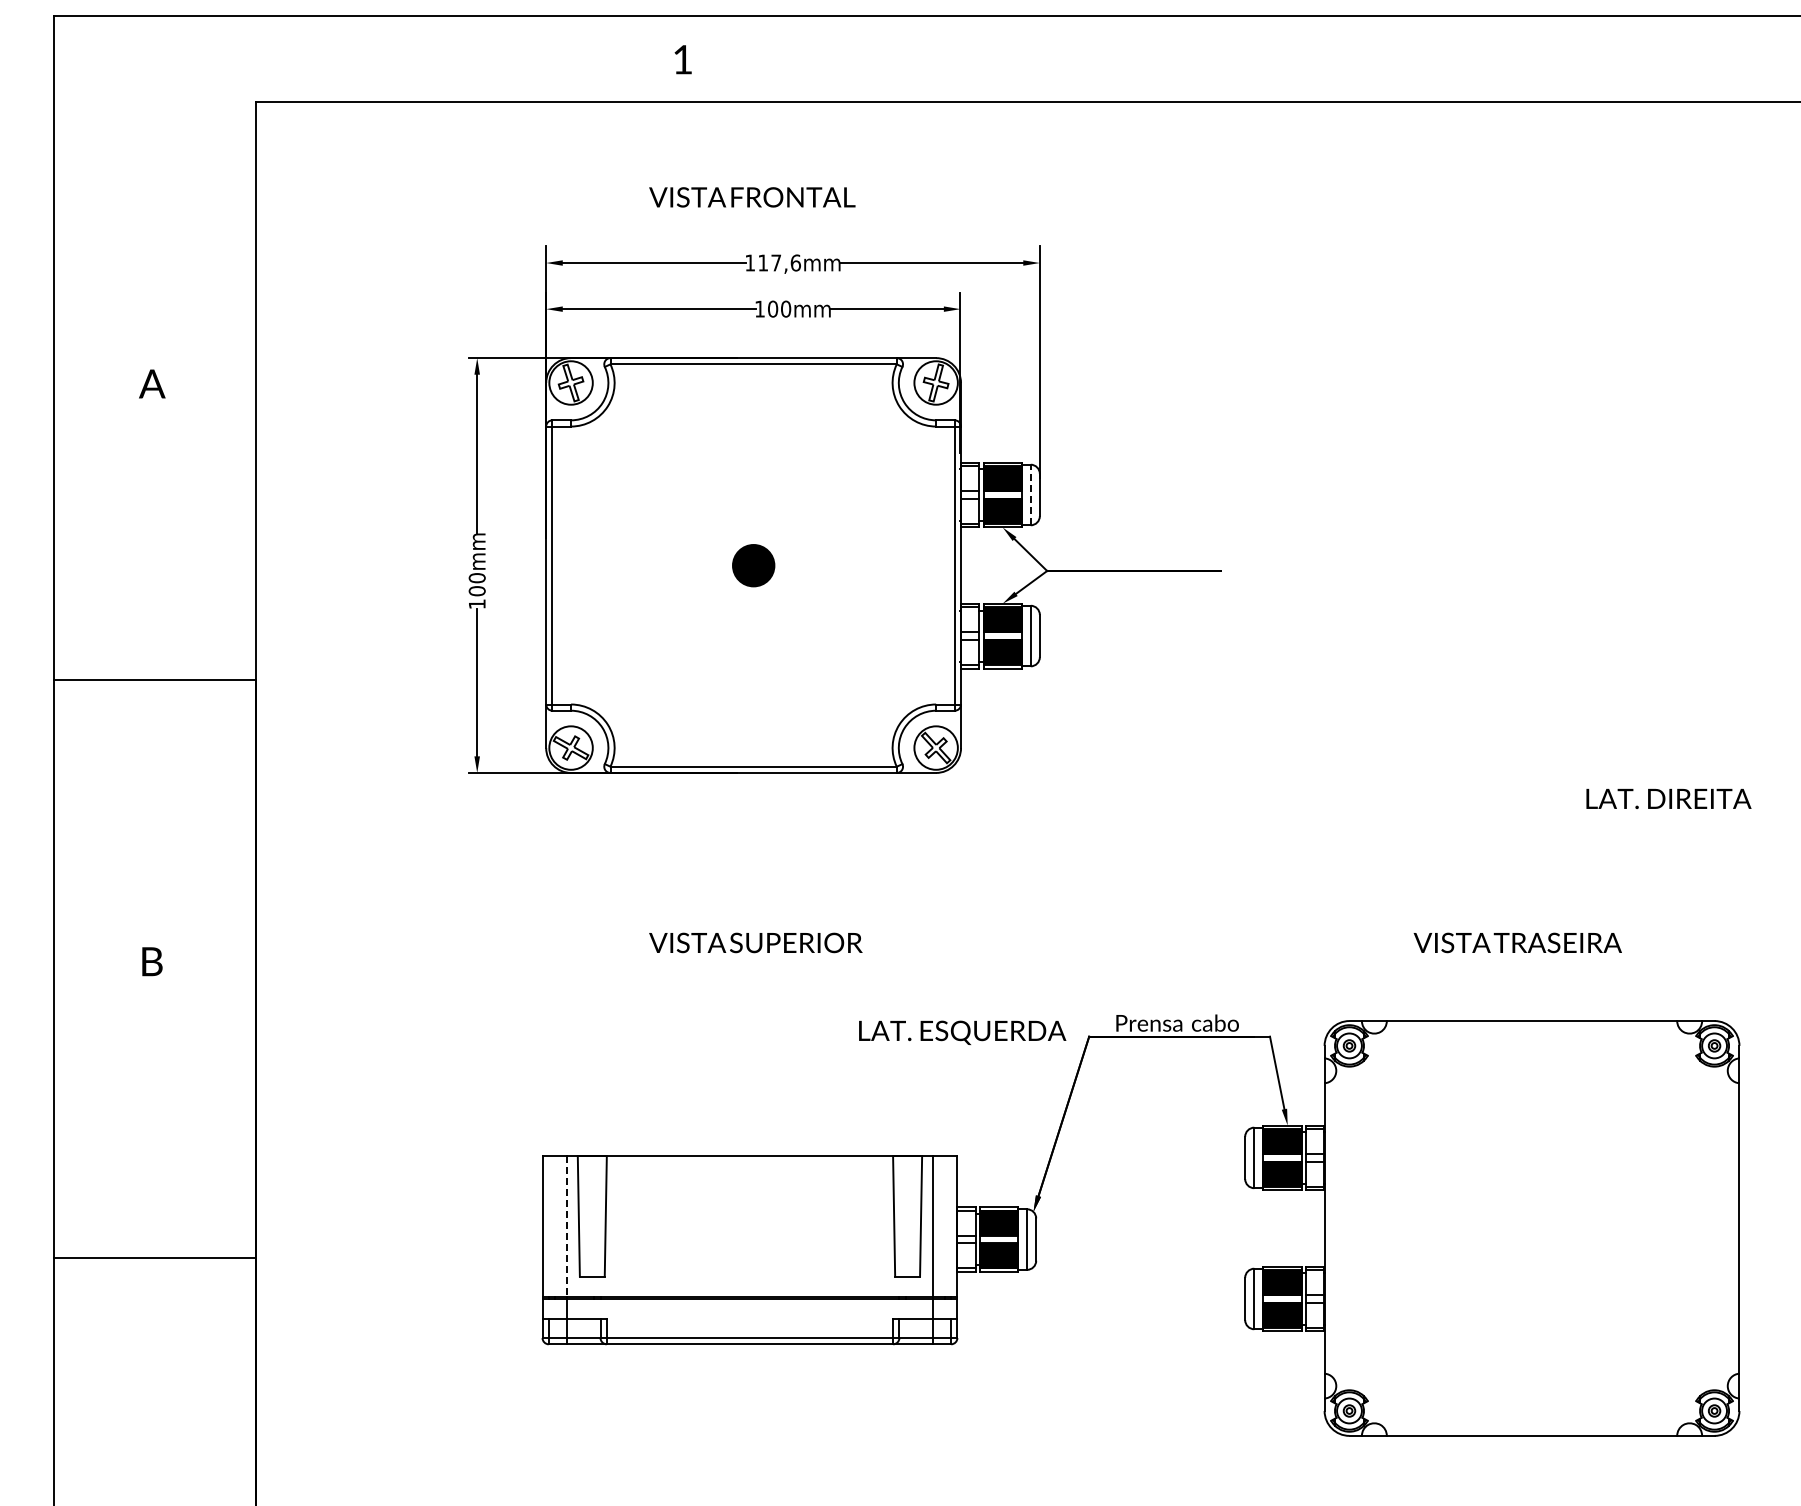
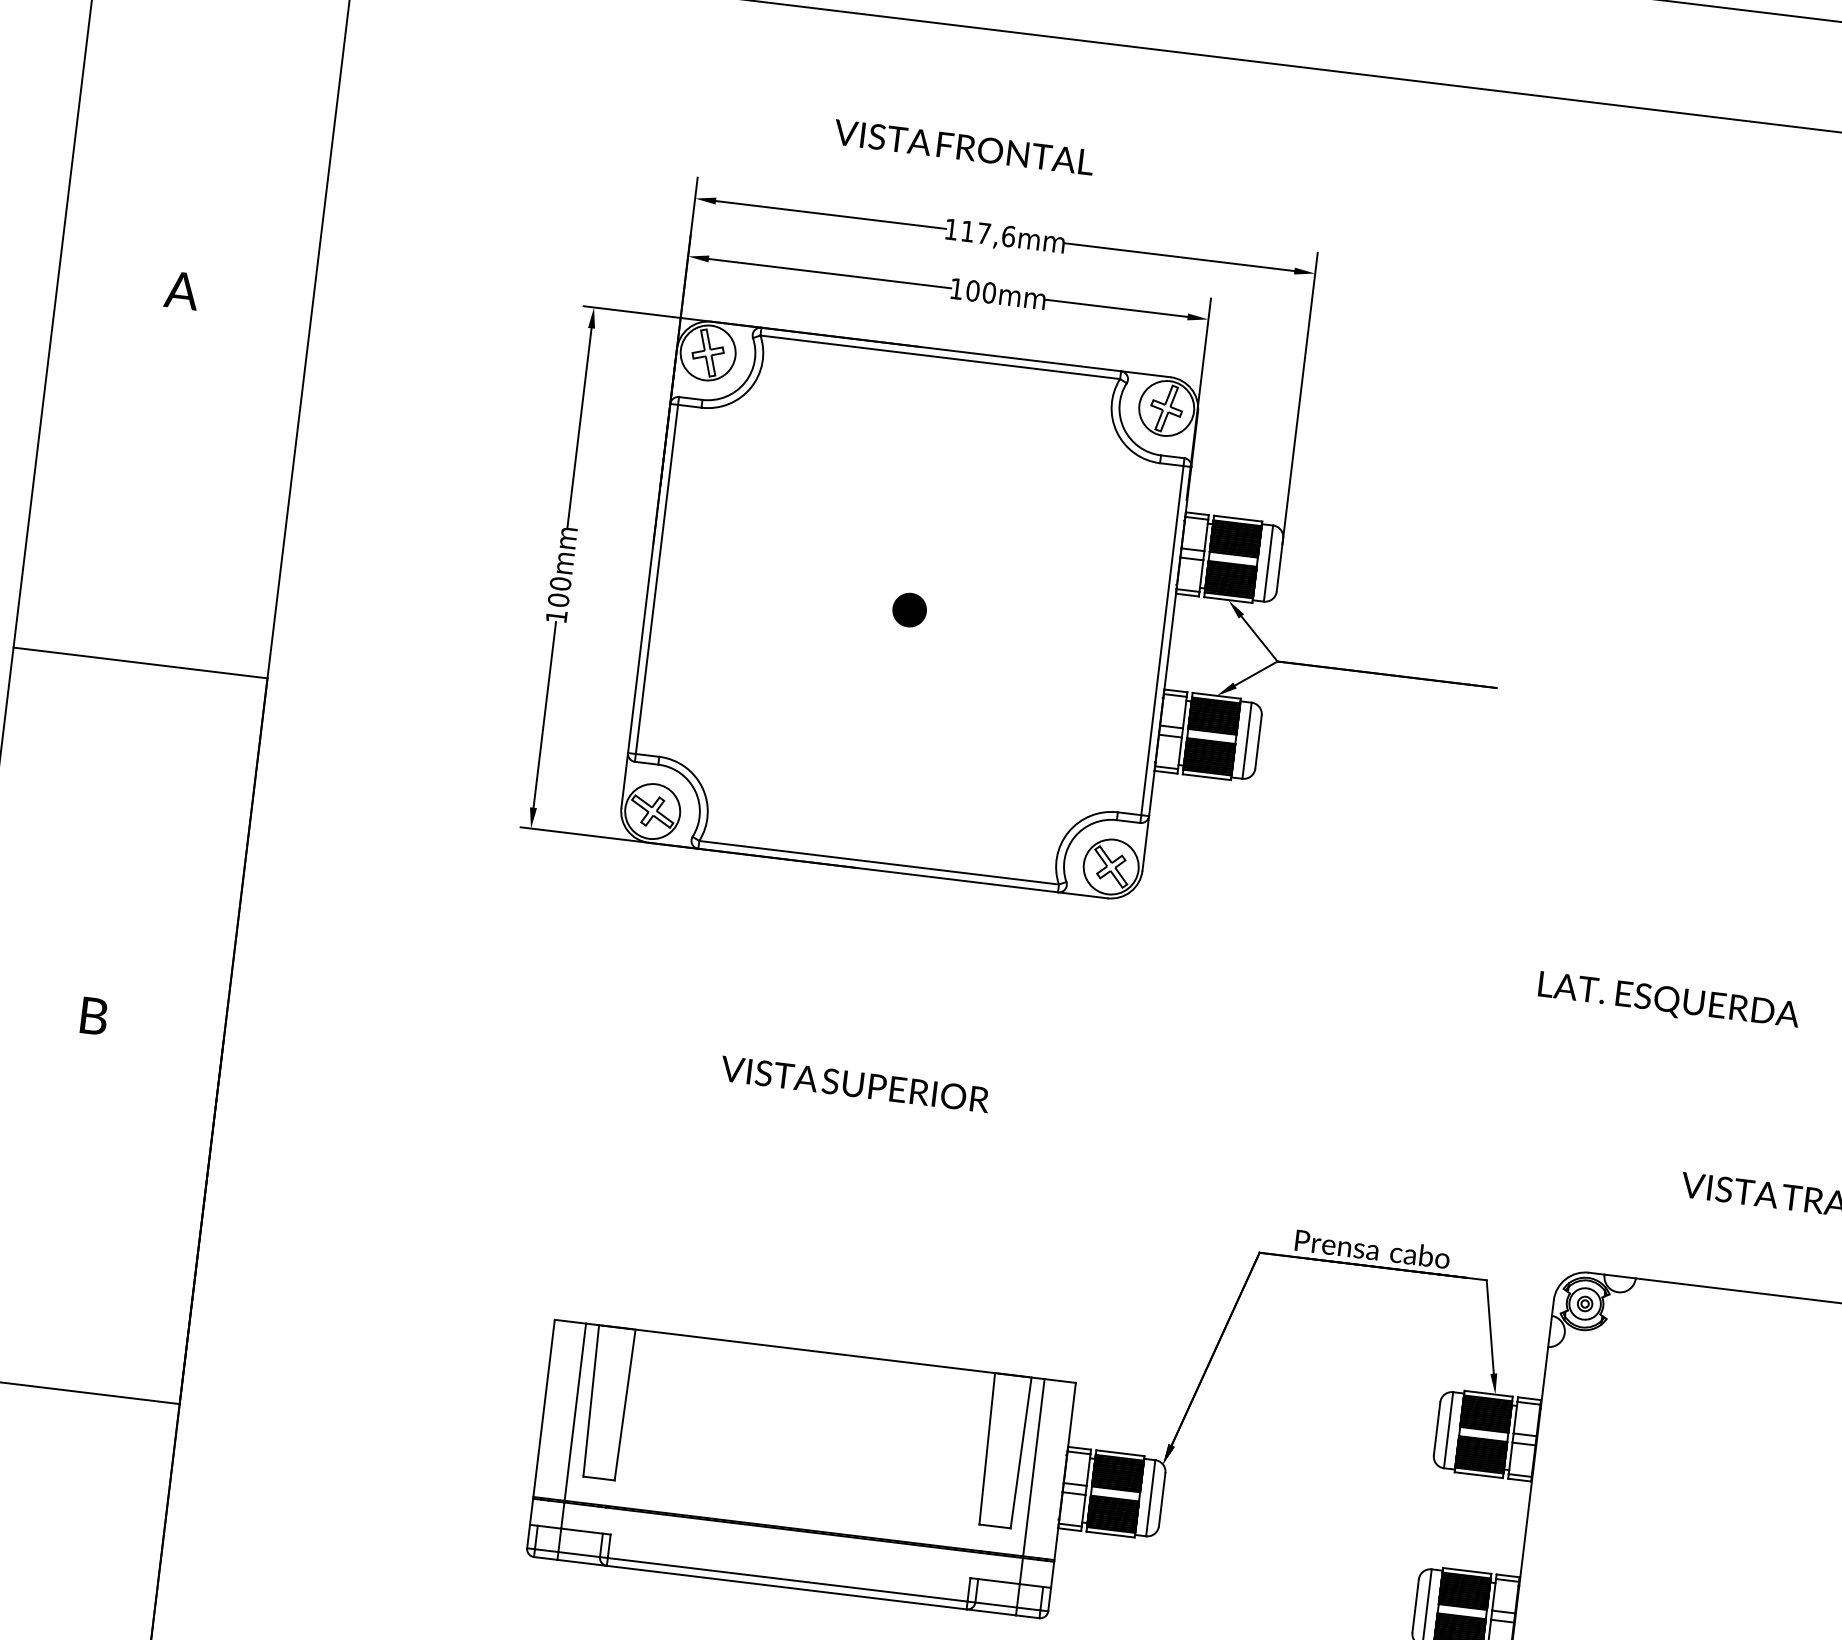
line: (1030, 494) -> (1268, 562), dashed -> solid
part: (753, 565) -> (909, 609), size x0.62
text: (962, 1032) -> (1668, 1001), moved
line: (567, 1226) -> (575, 1411), dashed -> solid

